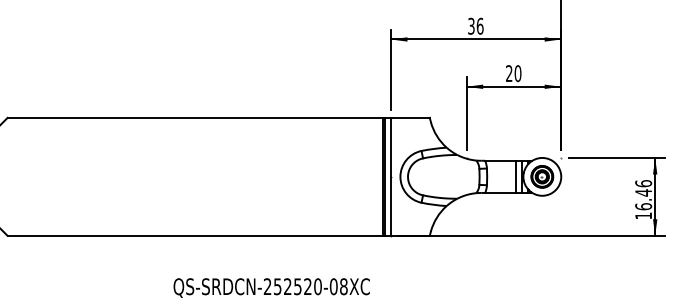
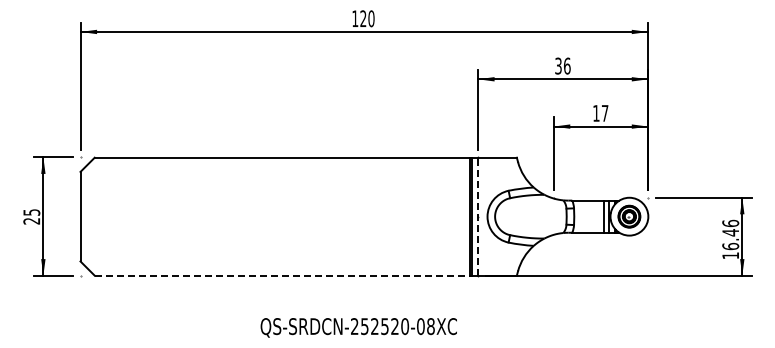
text: (513, 73) -> (600, 113), 20 -> 17
line: (391, 176) -> (478, 216), solid -> dashed
line: (195, 235) -> (282, 275), solid -> dashed

